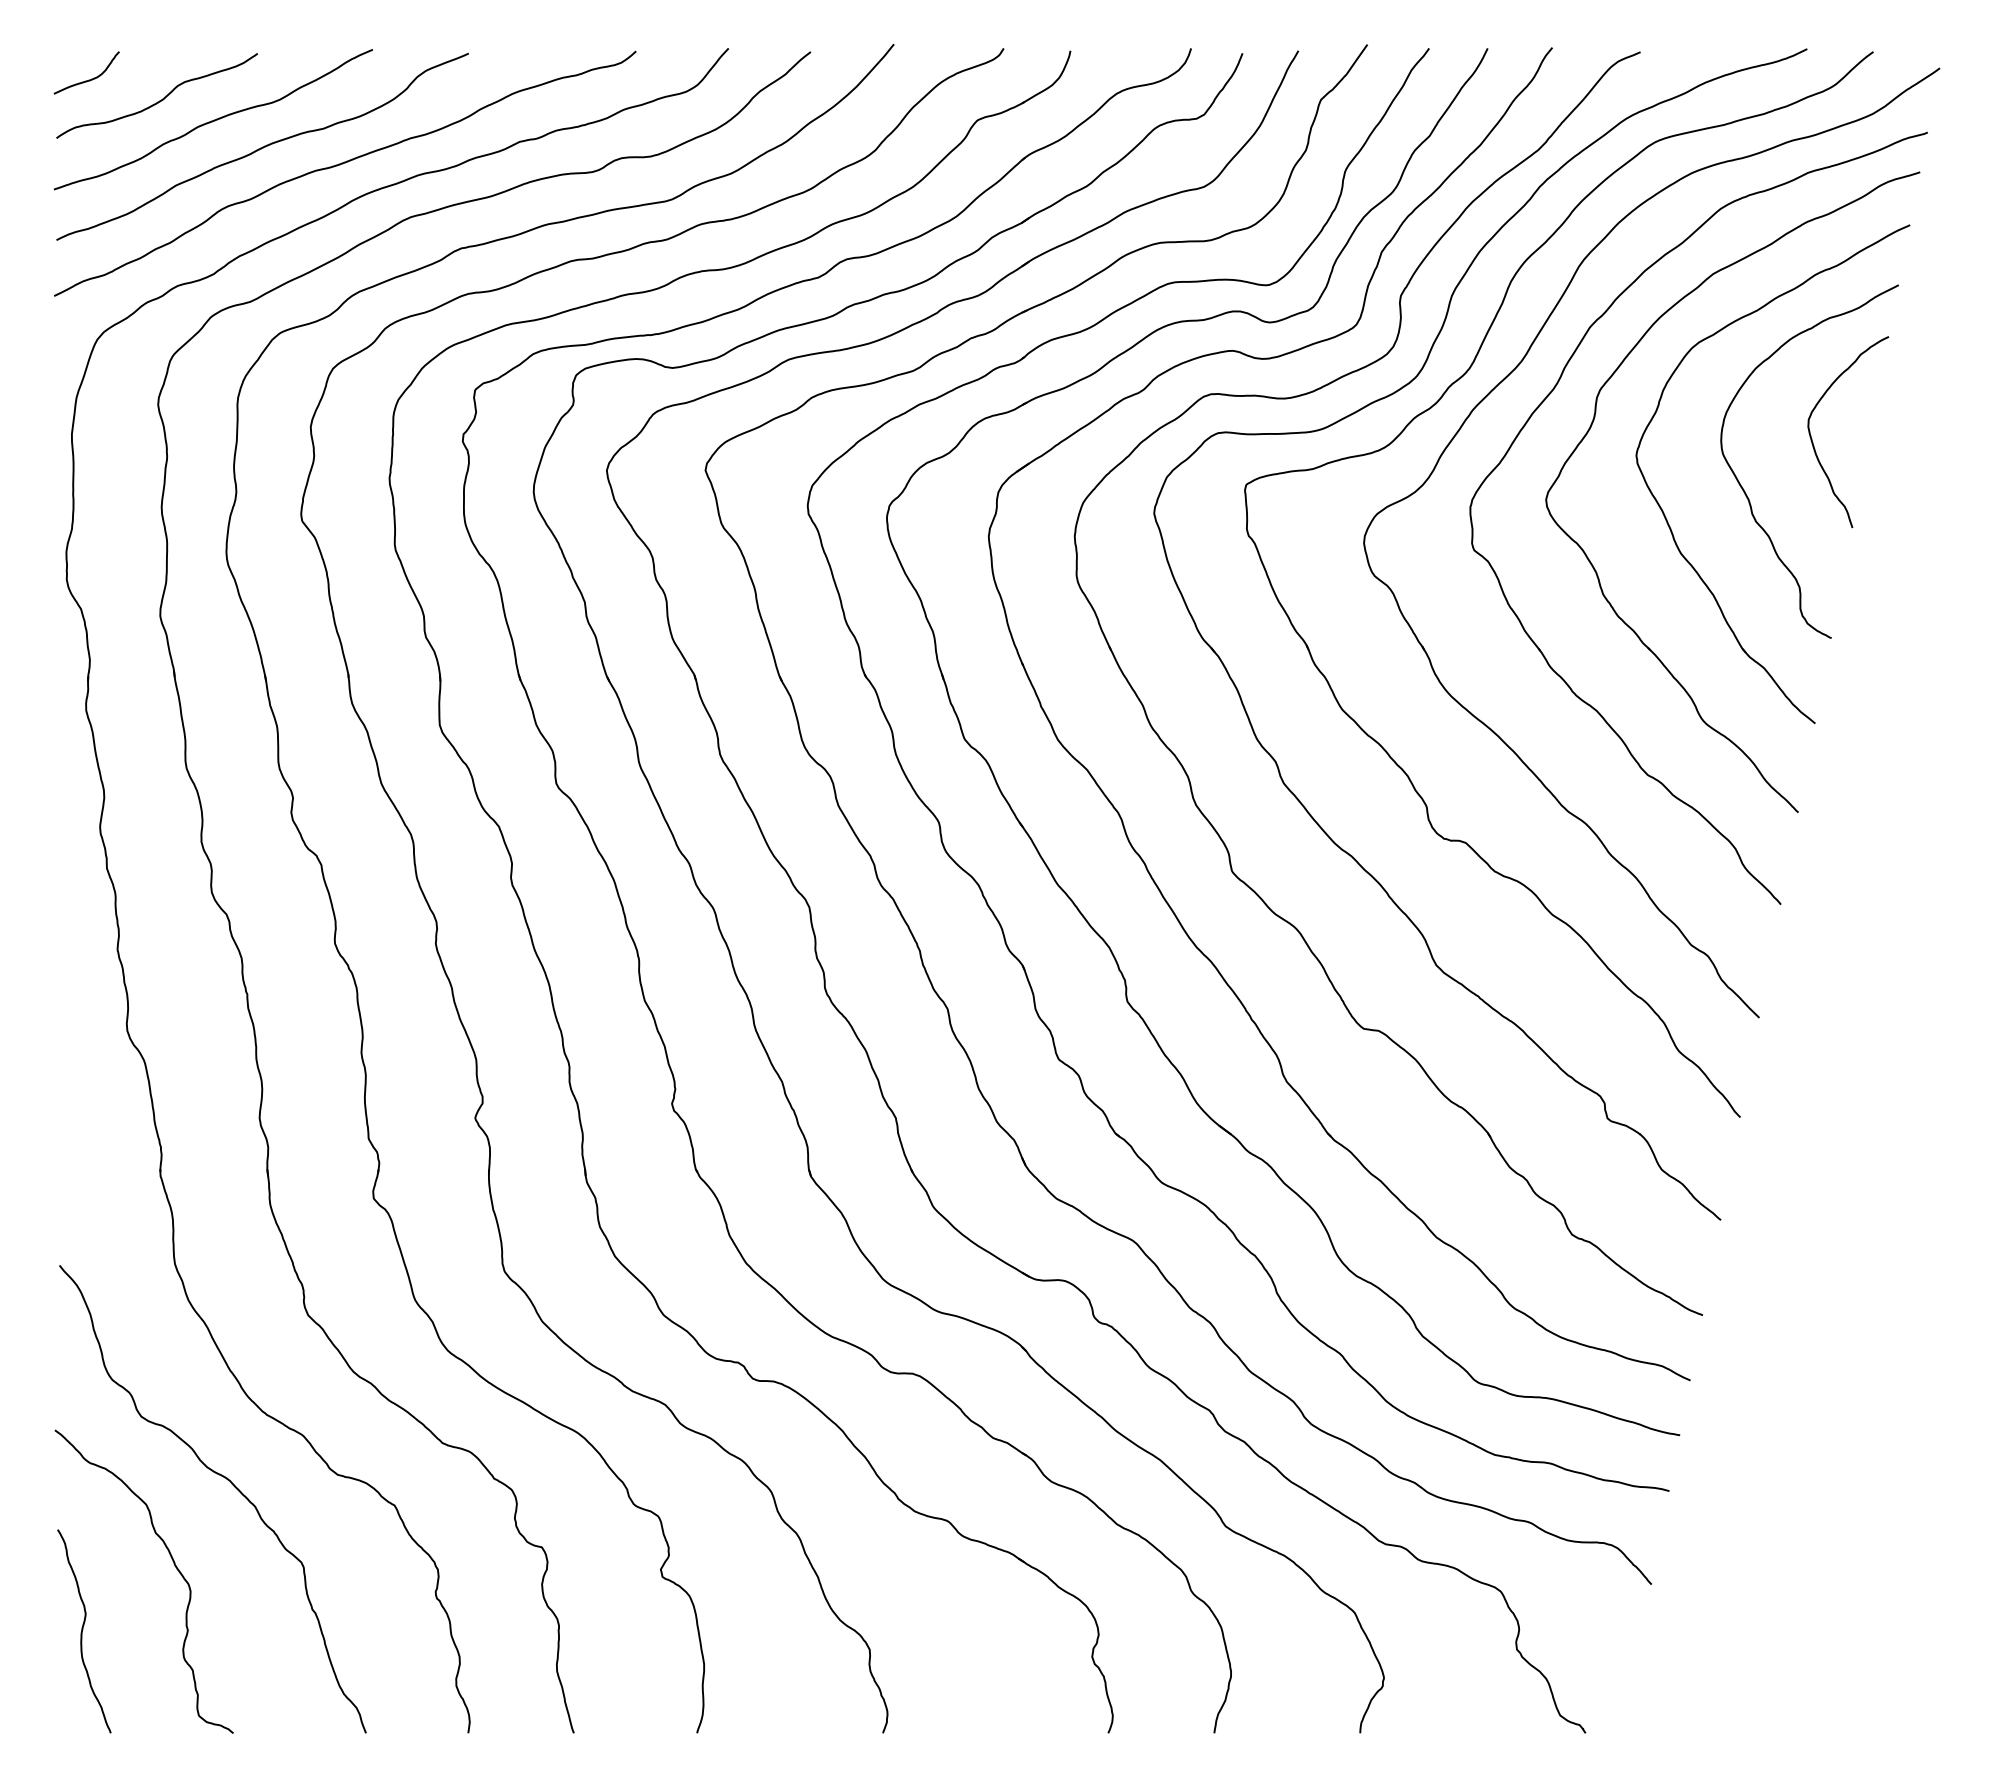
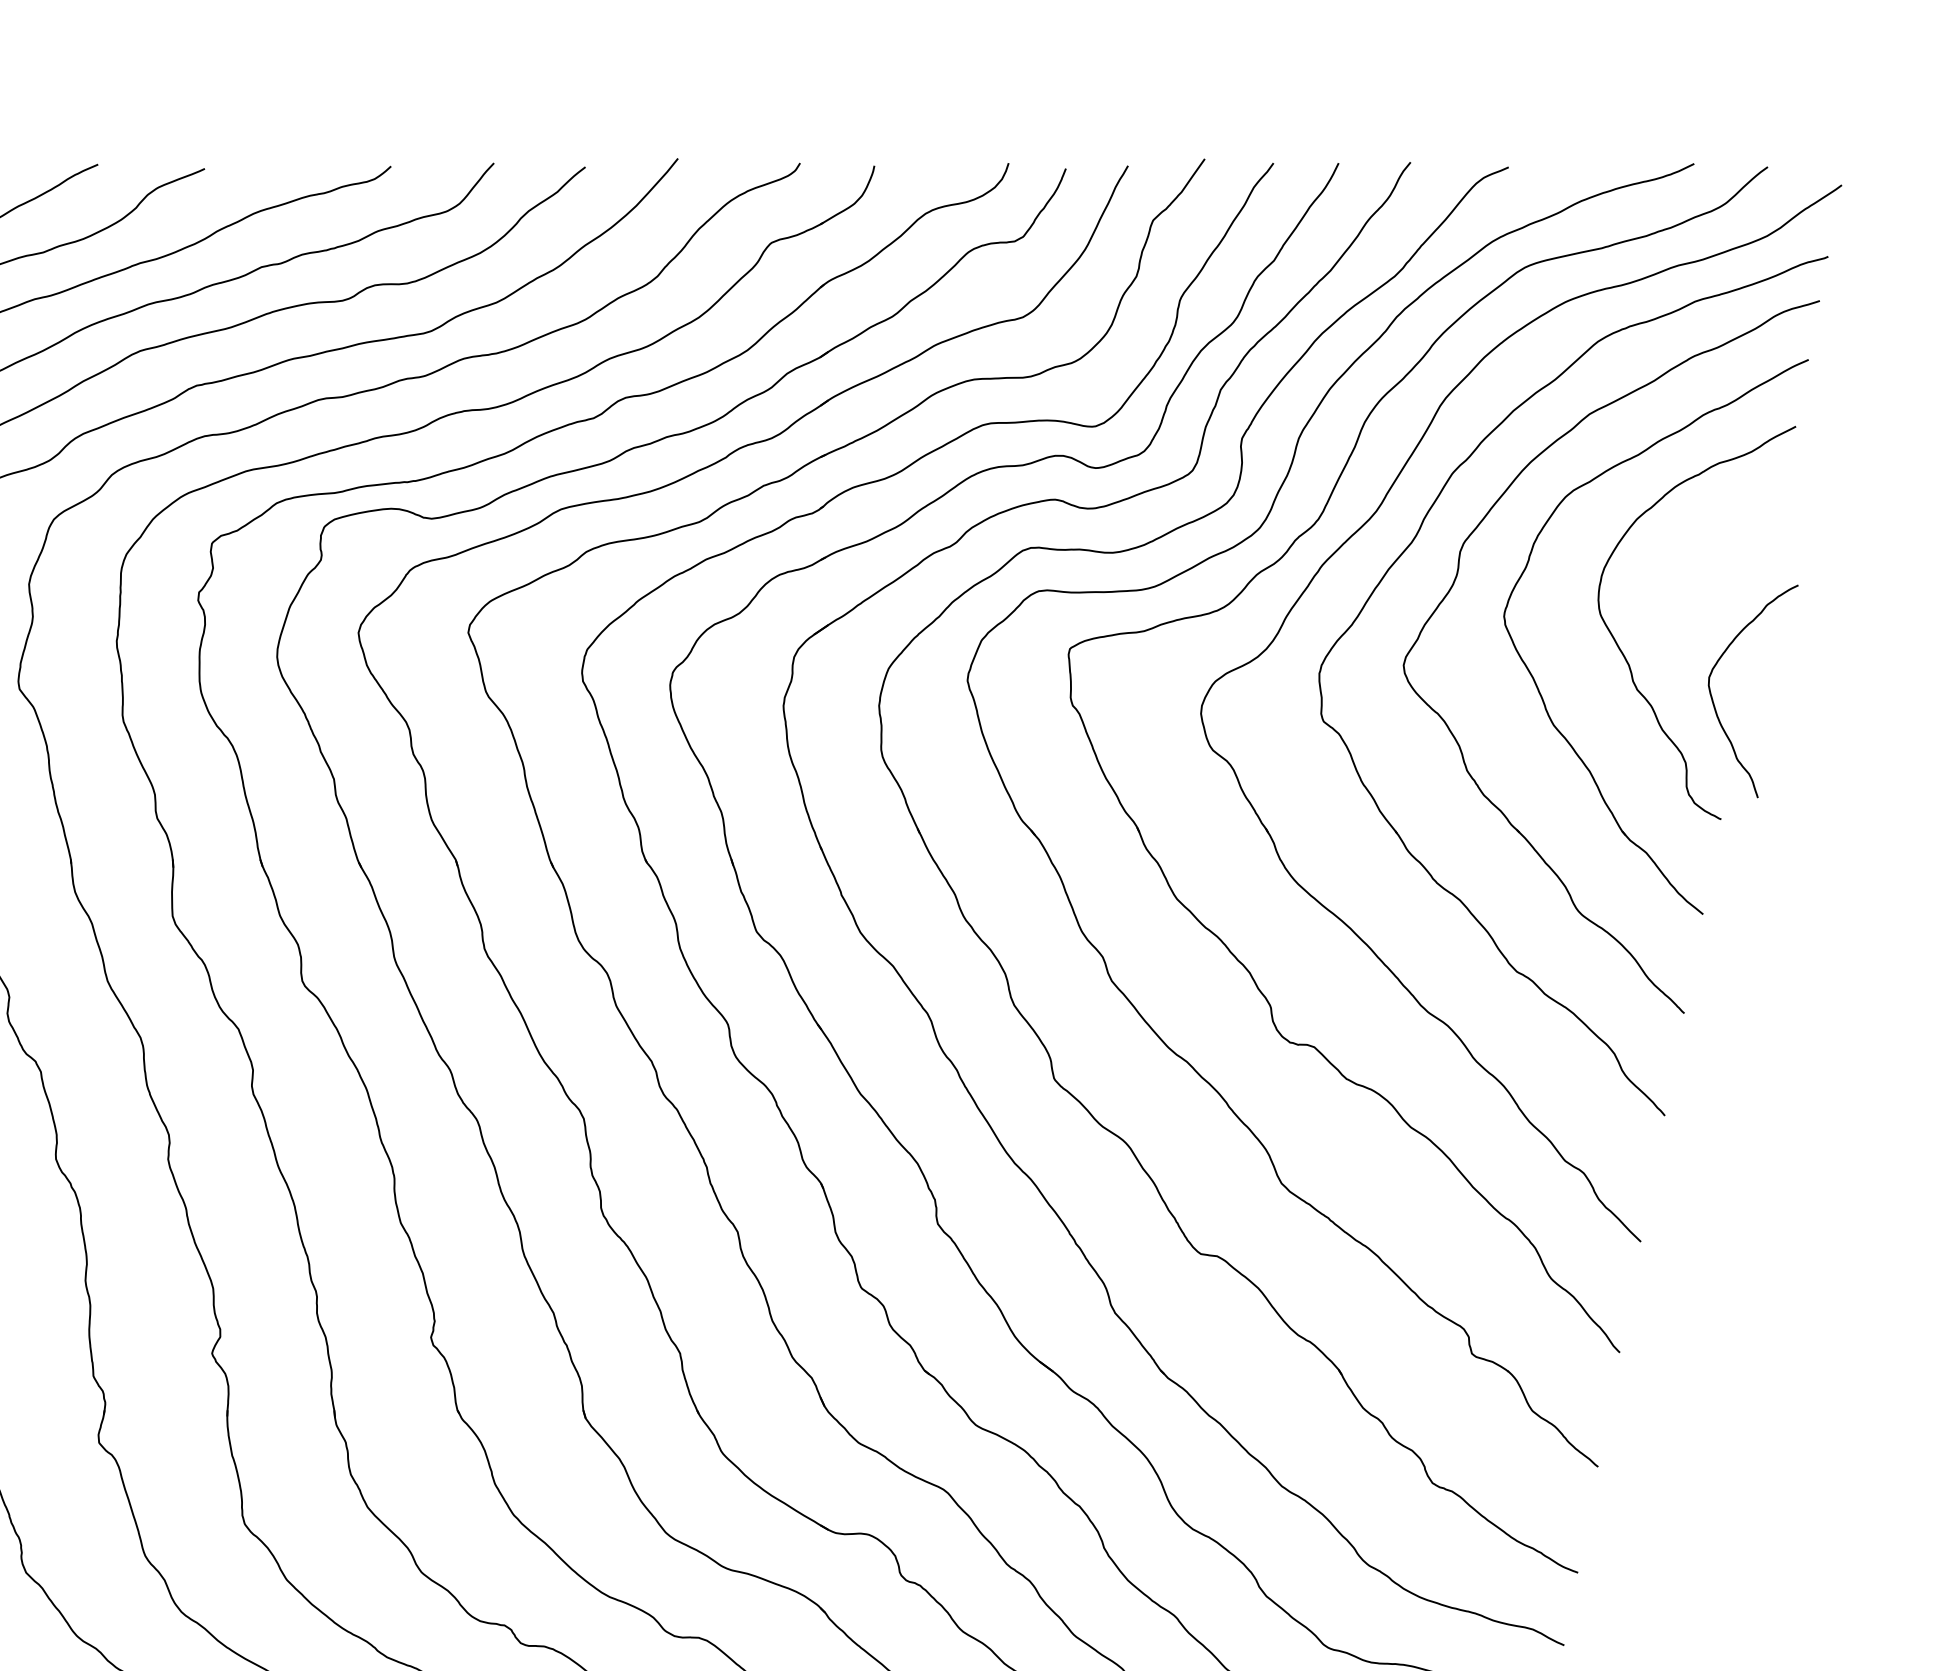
curve: (1812, 438) -> (1713, 698), moved

